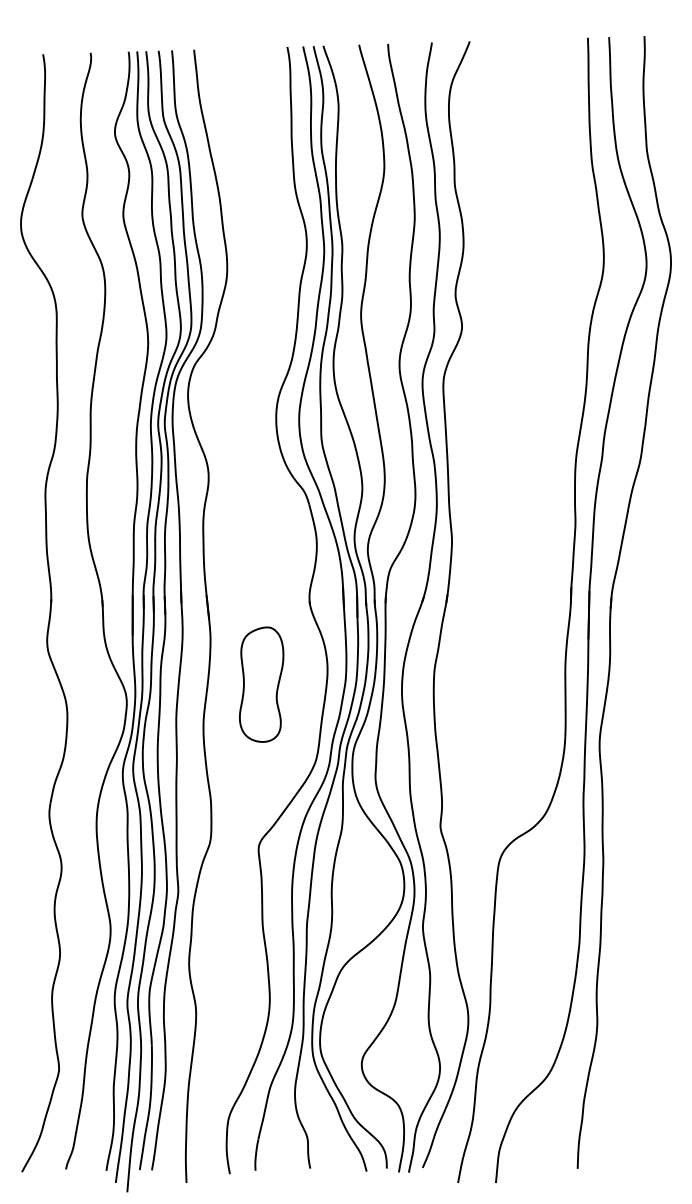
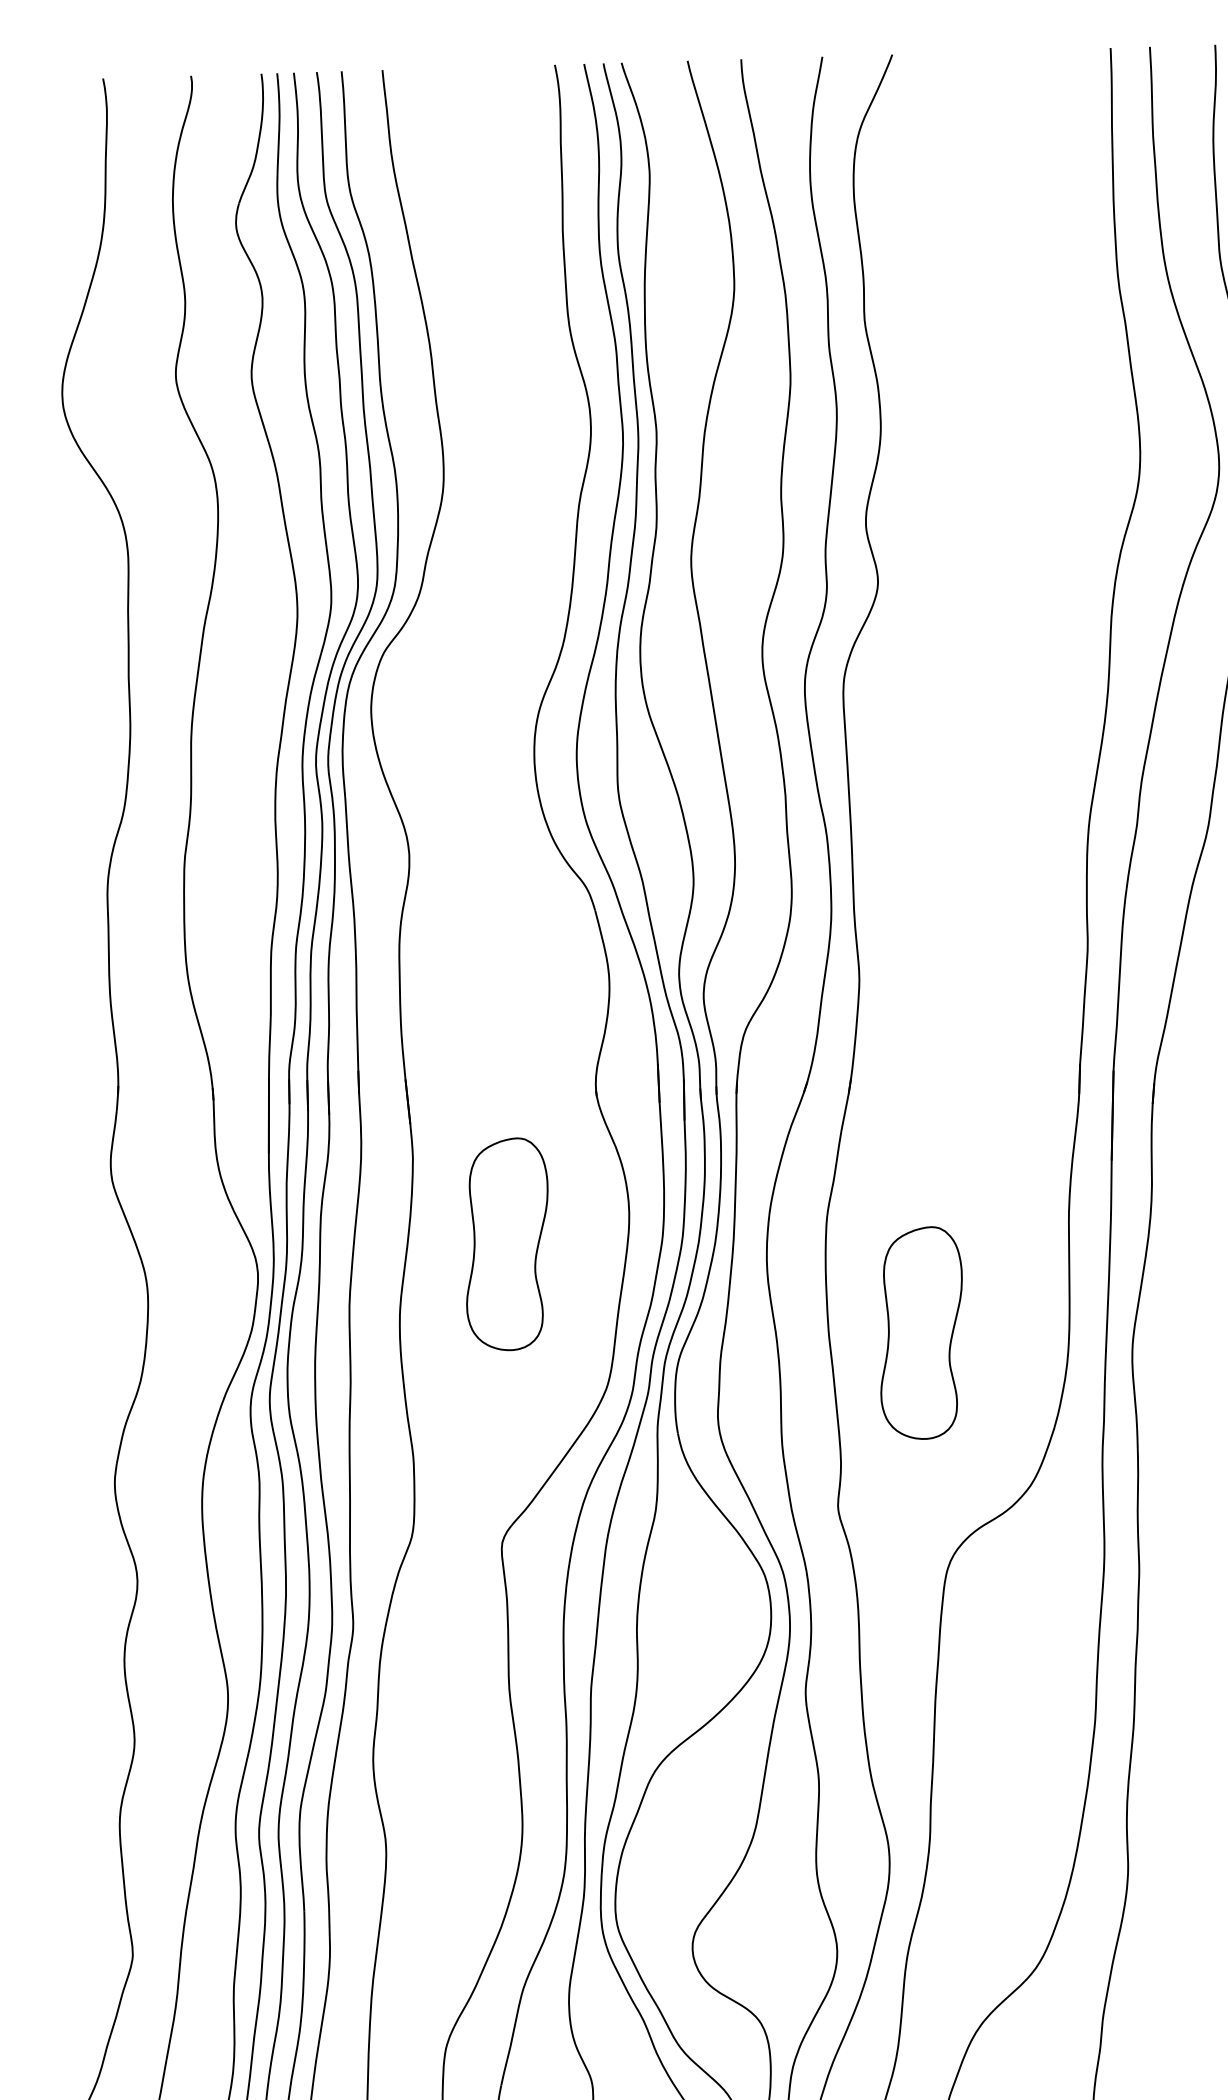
part: (485, 732) -> (921, 1332), added

